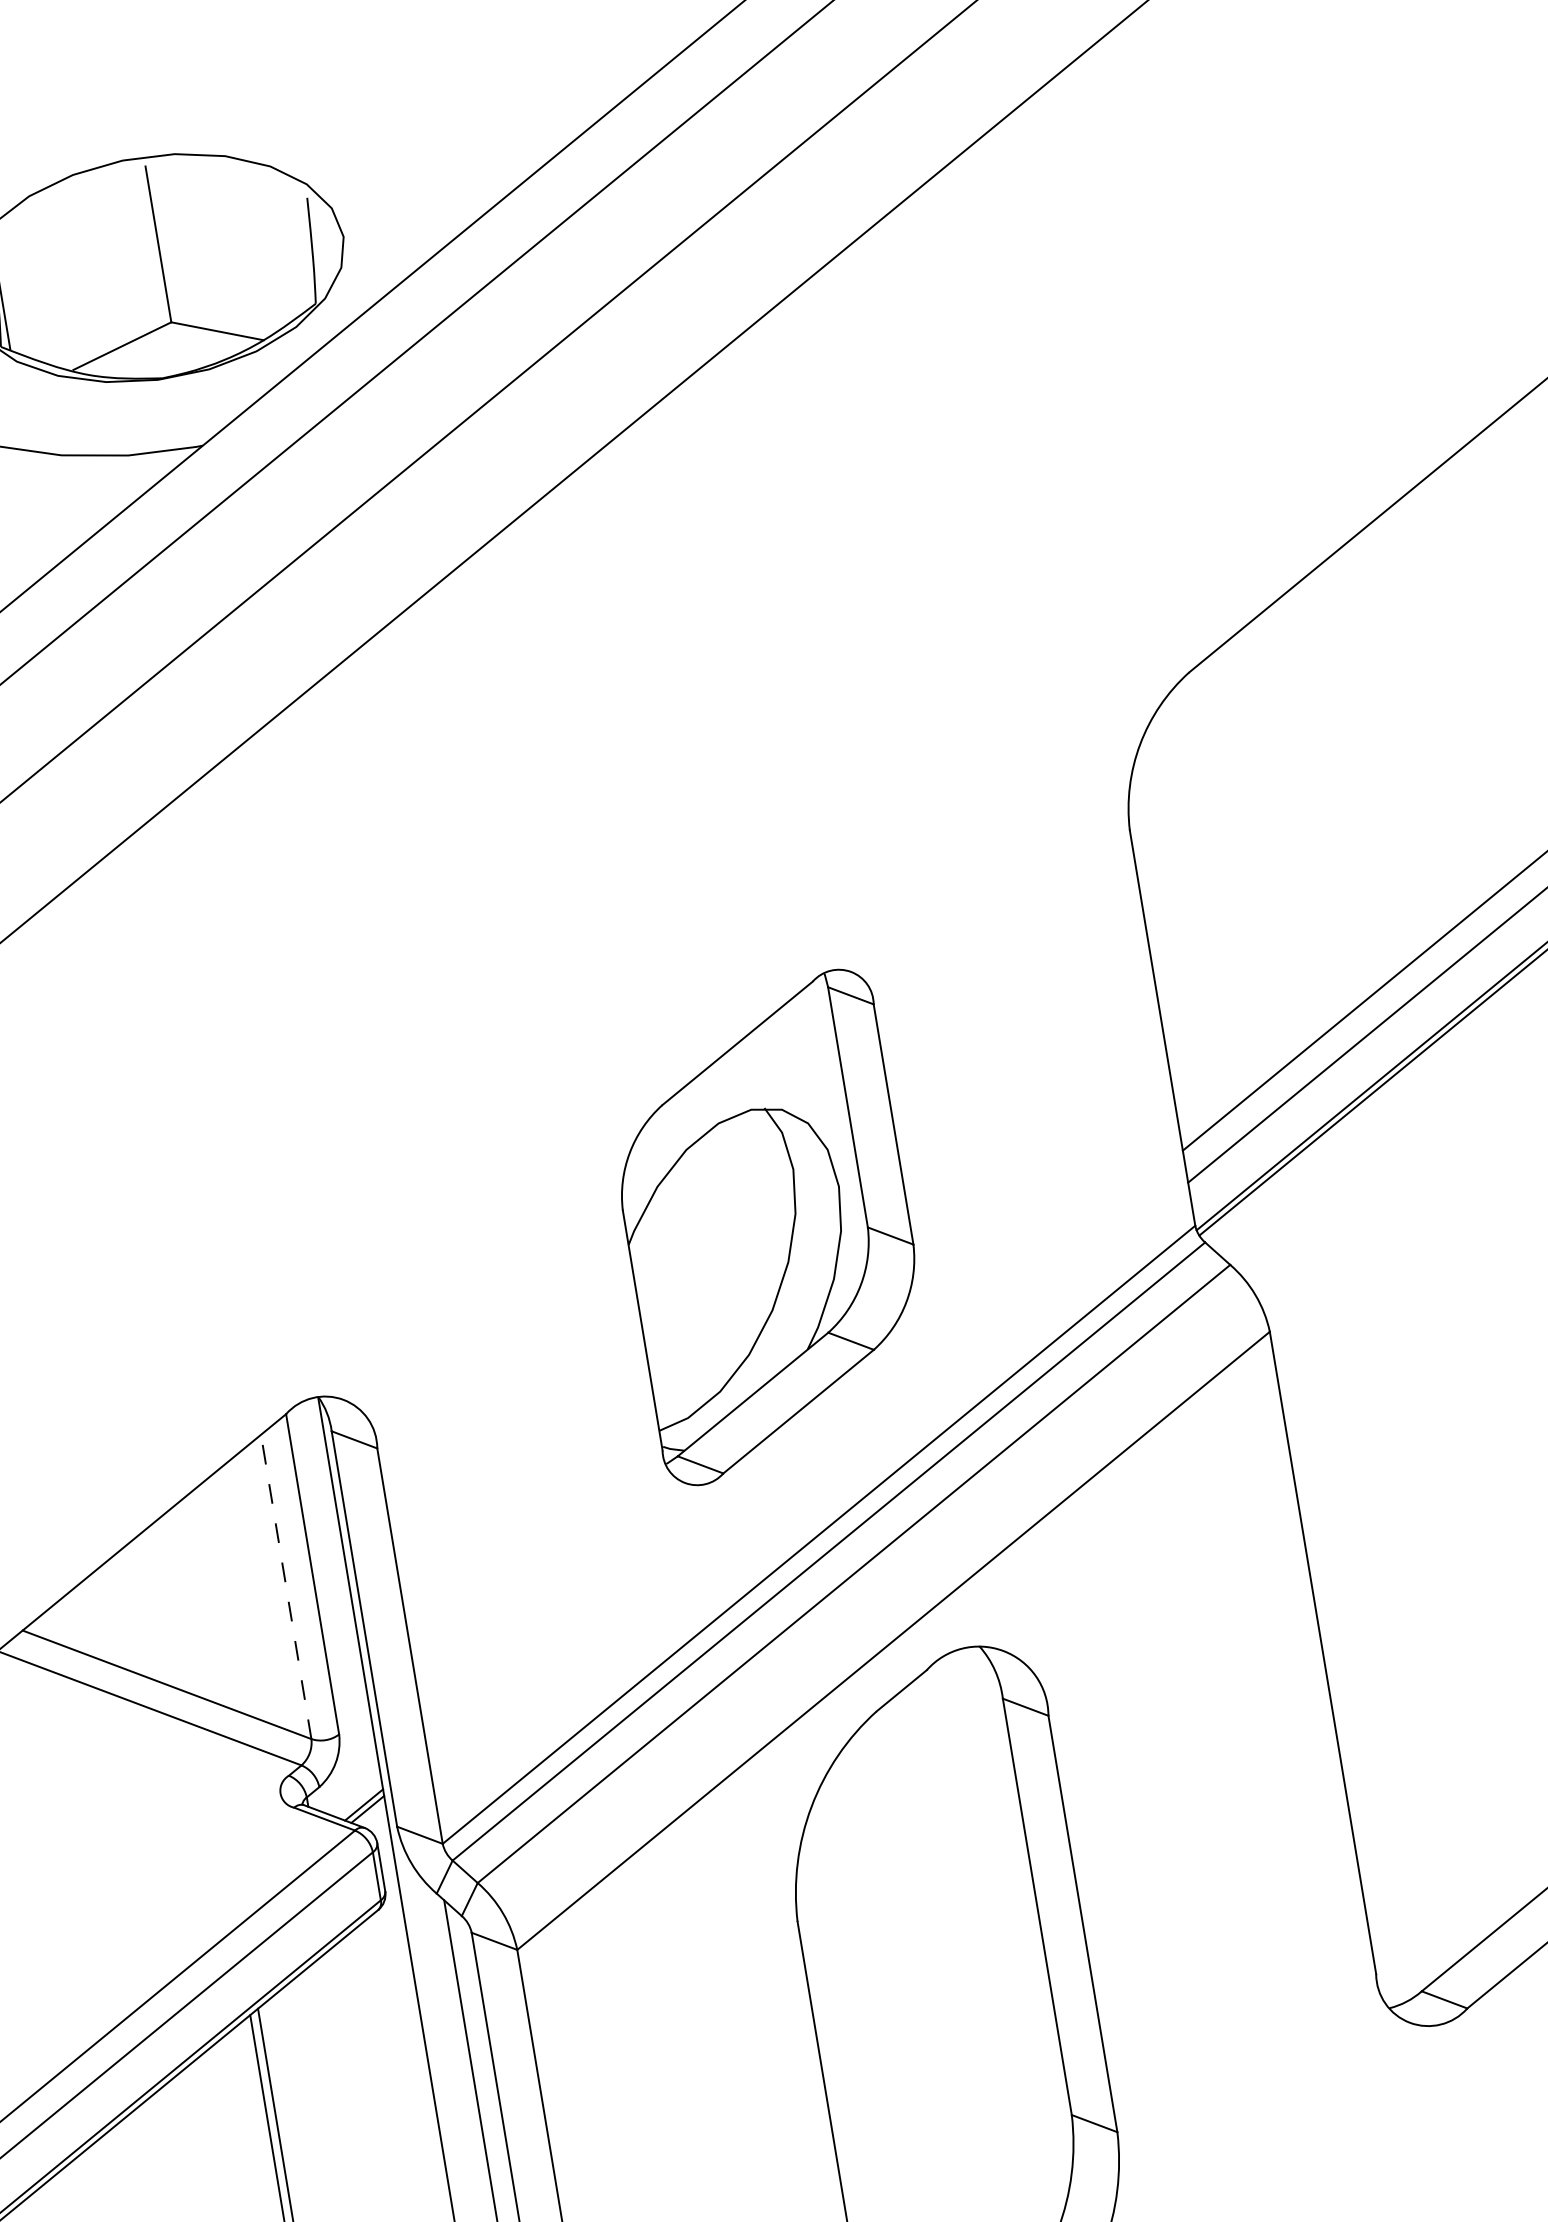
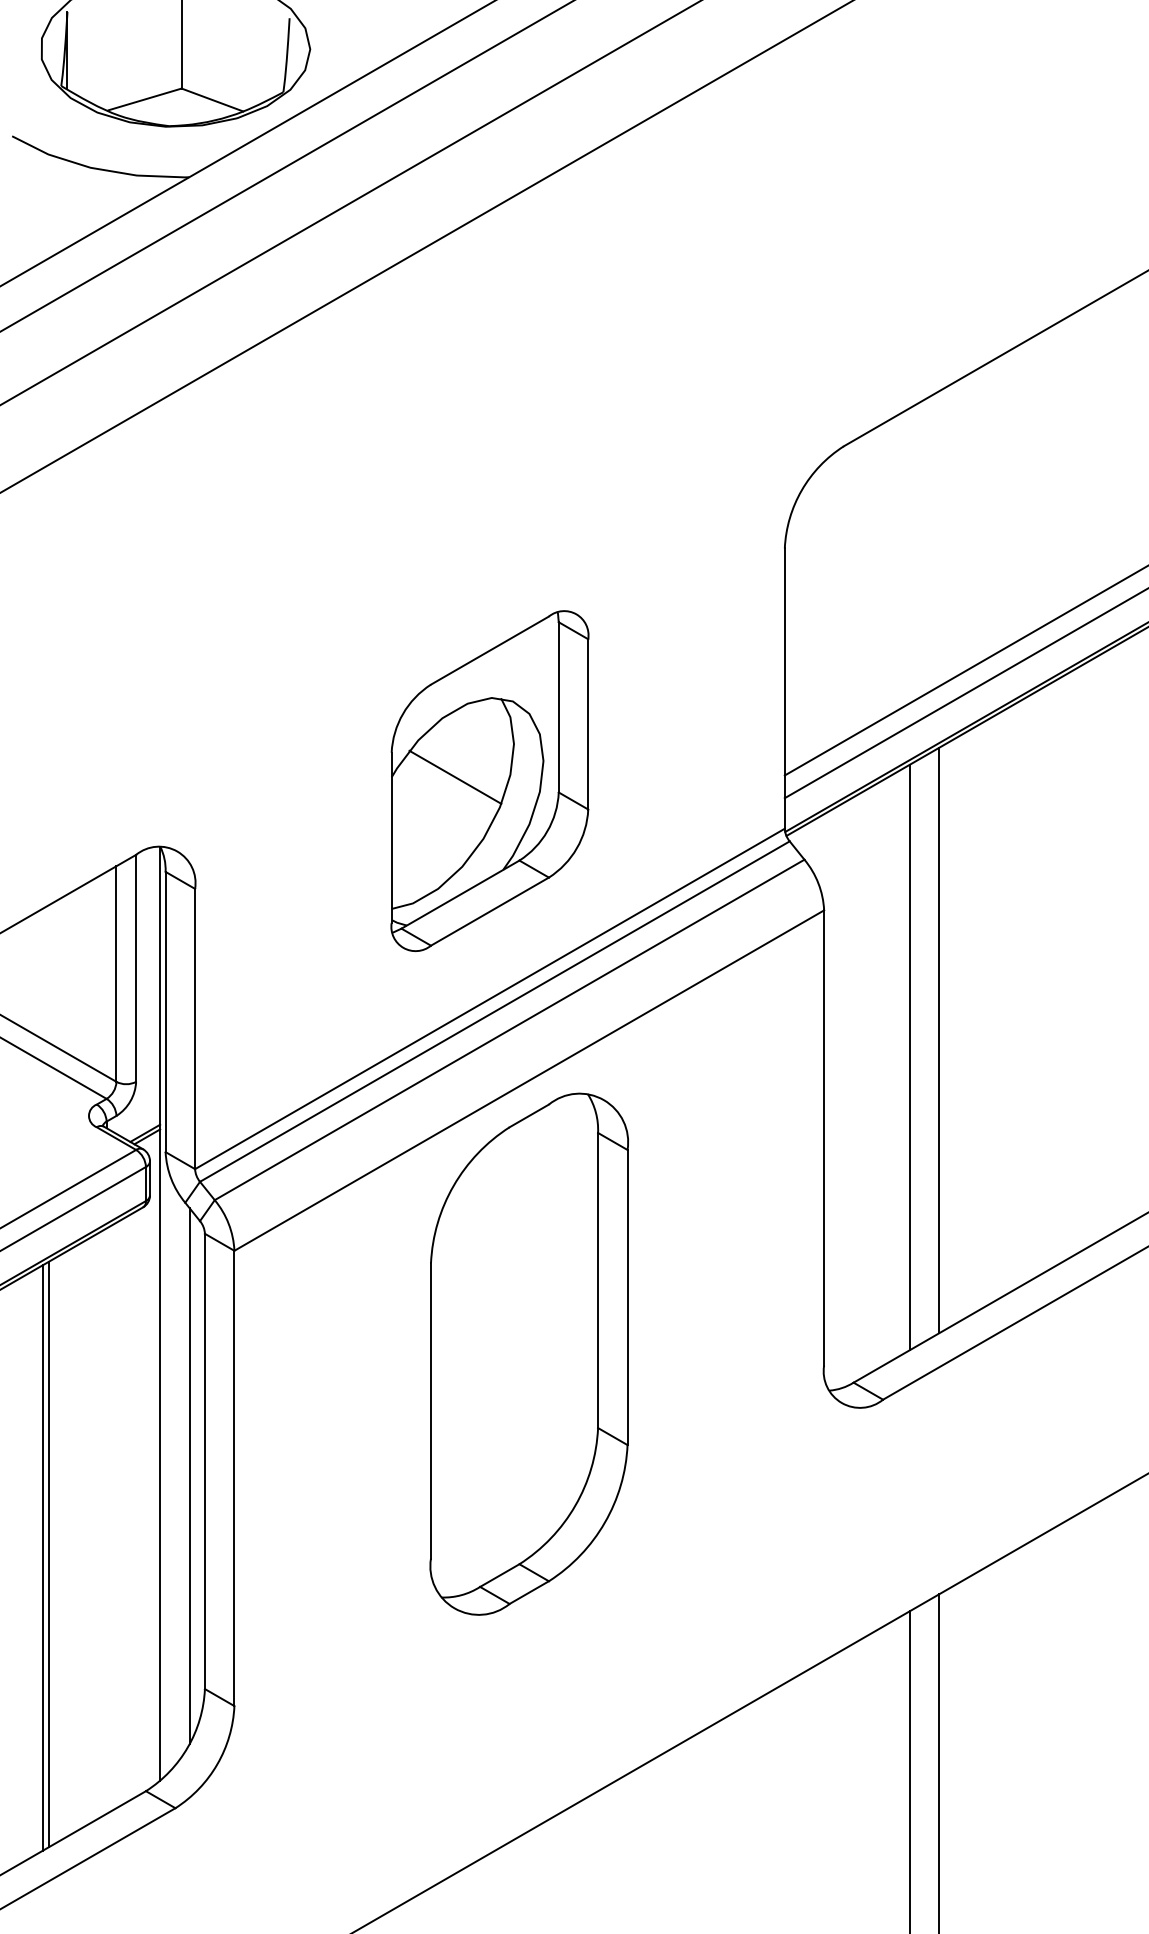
line: (718, 1229) -> (455, 776), added
line: (1463, 1488) -> (939, 1040), added
line: (1424, 1519) -> (909, 1057), added
line: (286, 1587) -> (116, 974), dashed -> solid

